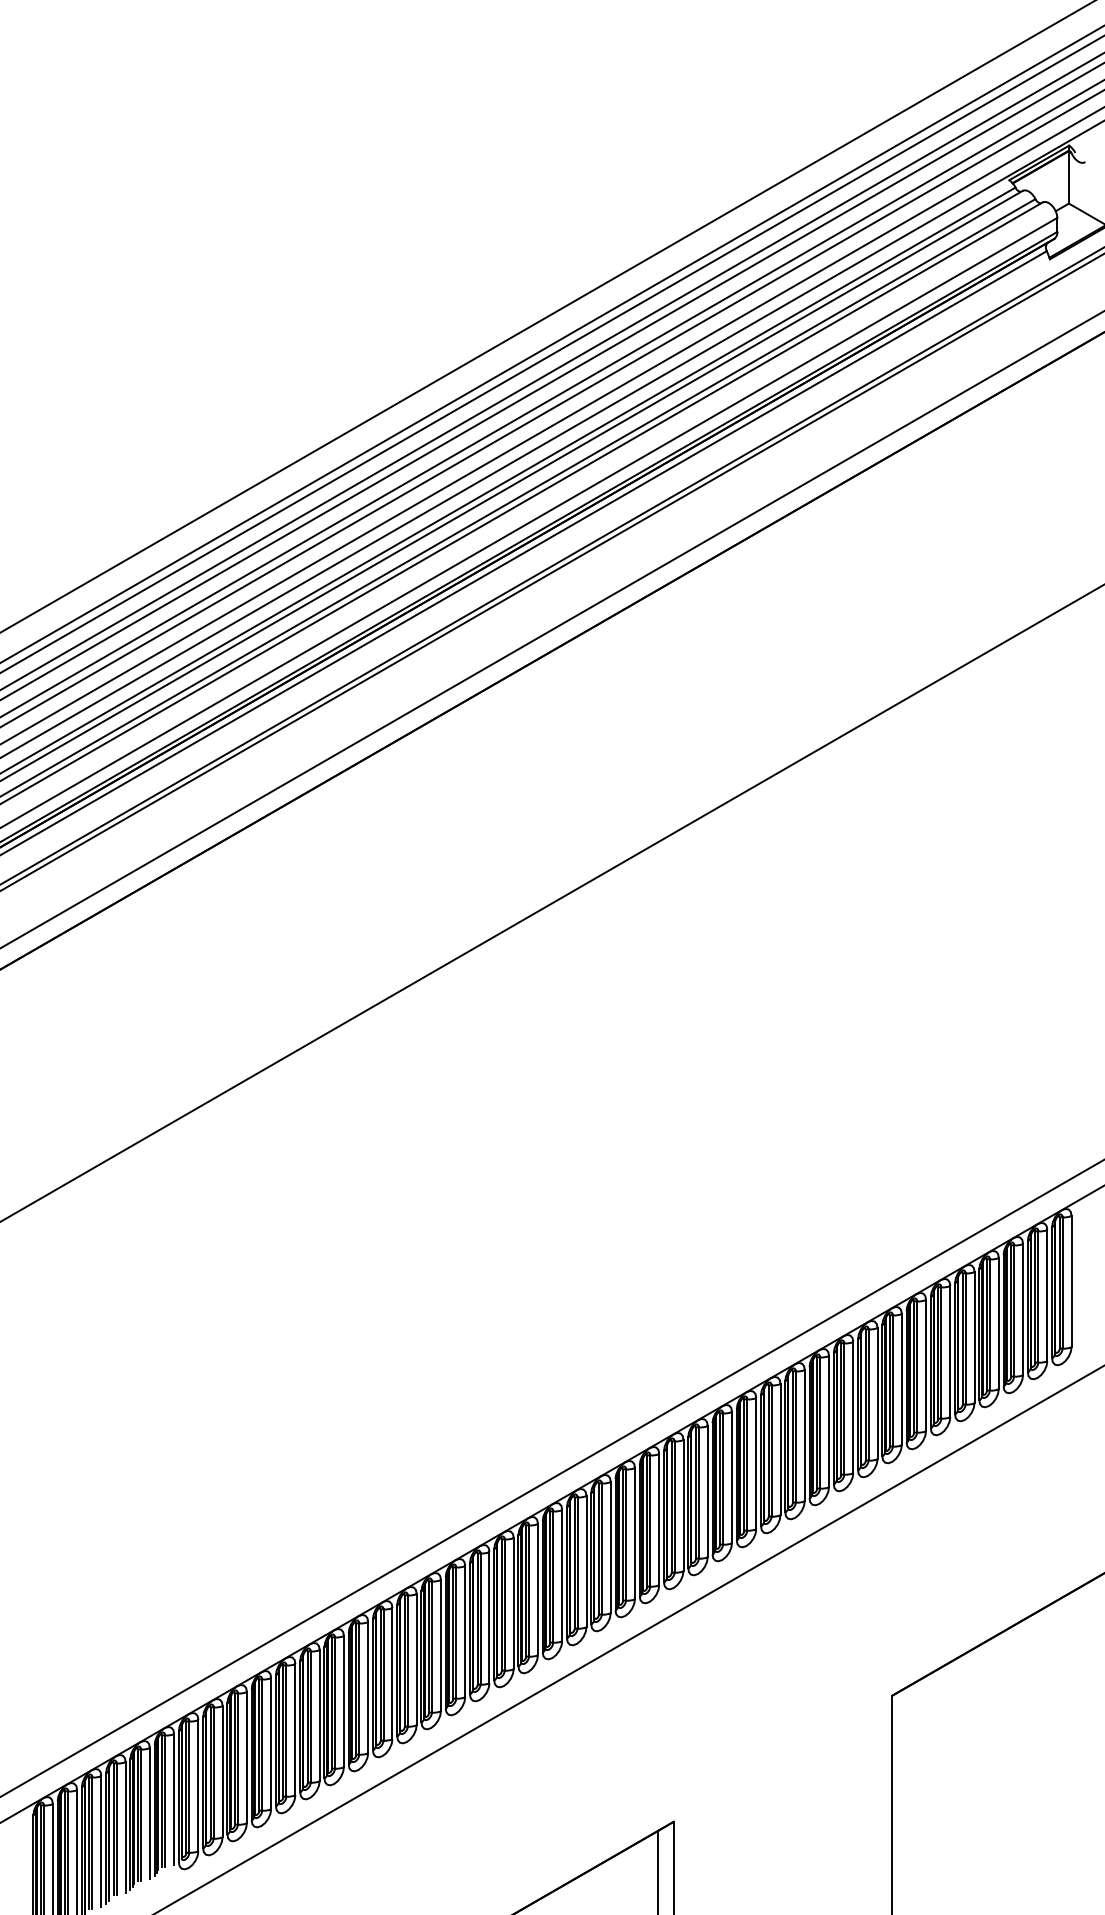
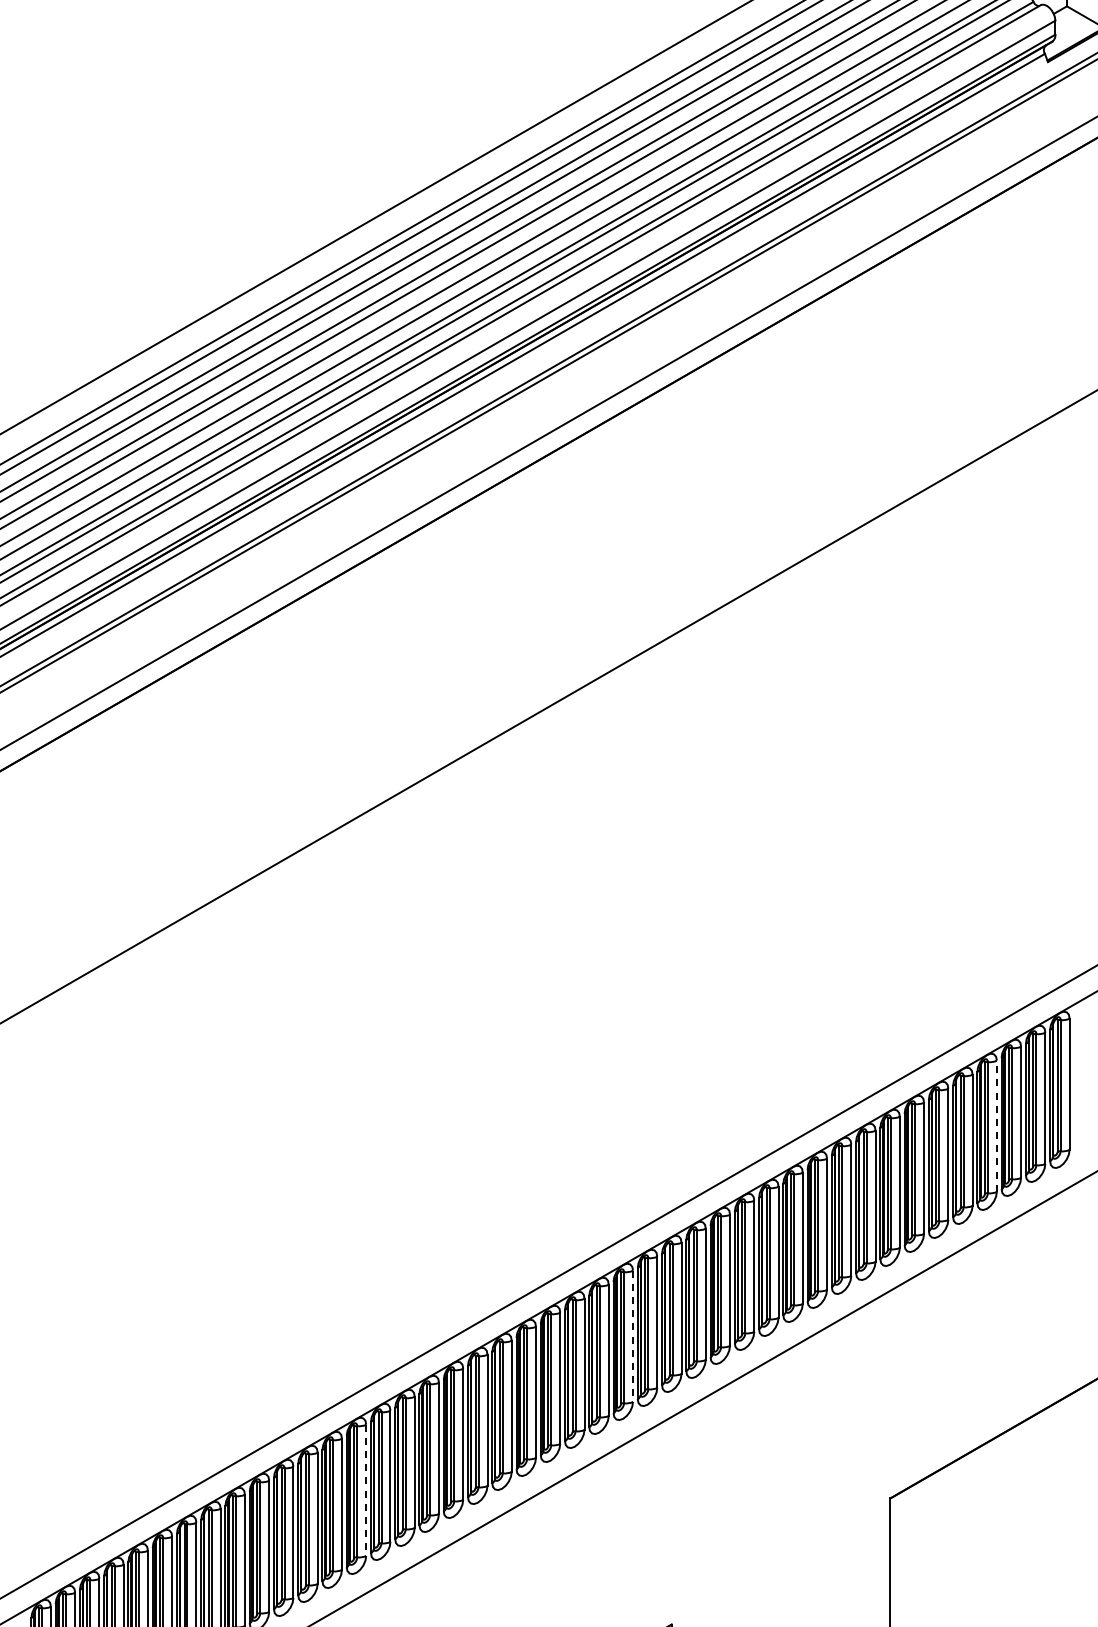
line: (998, 1323) -> (996, 1126), solid -> dashed
line: (635, 1533) -> (633, 1336), solid -> dashed
line: (368, 1687) -> (366, 1490), solid -> dashed

